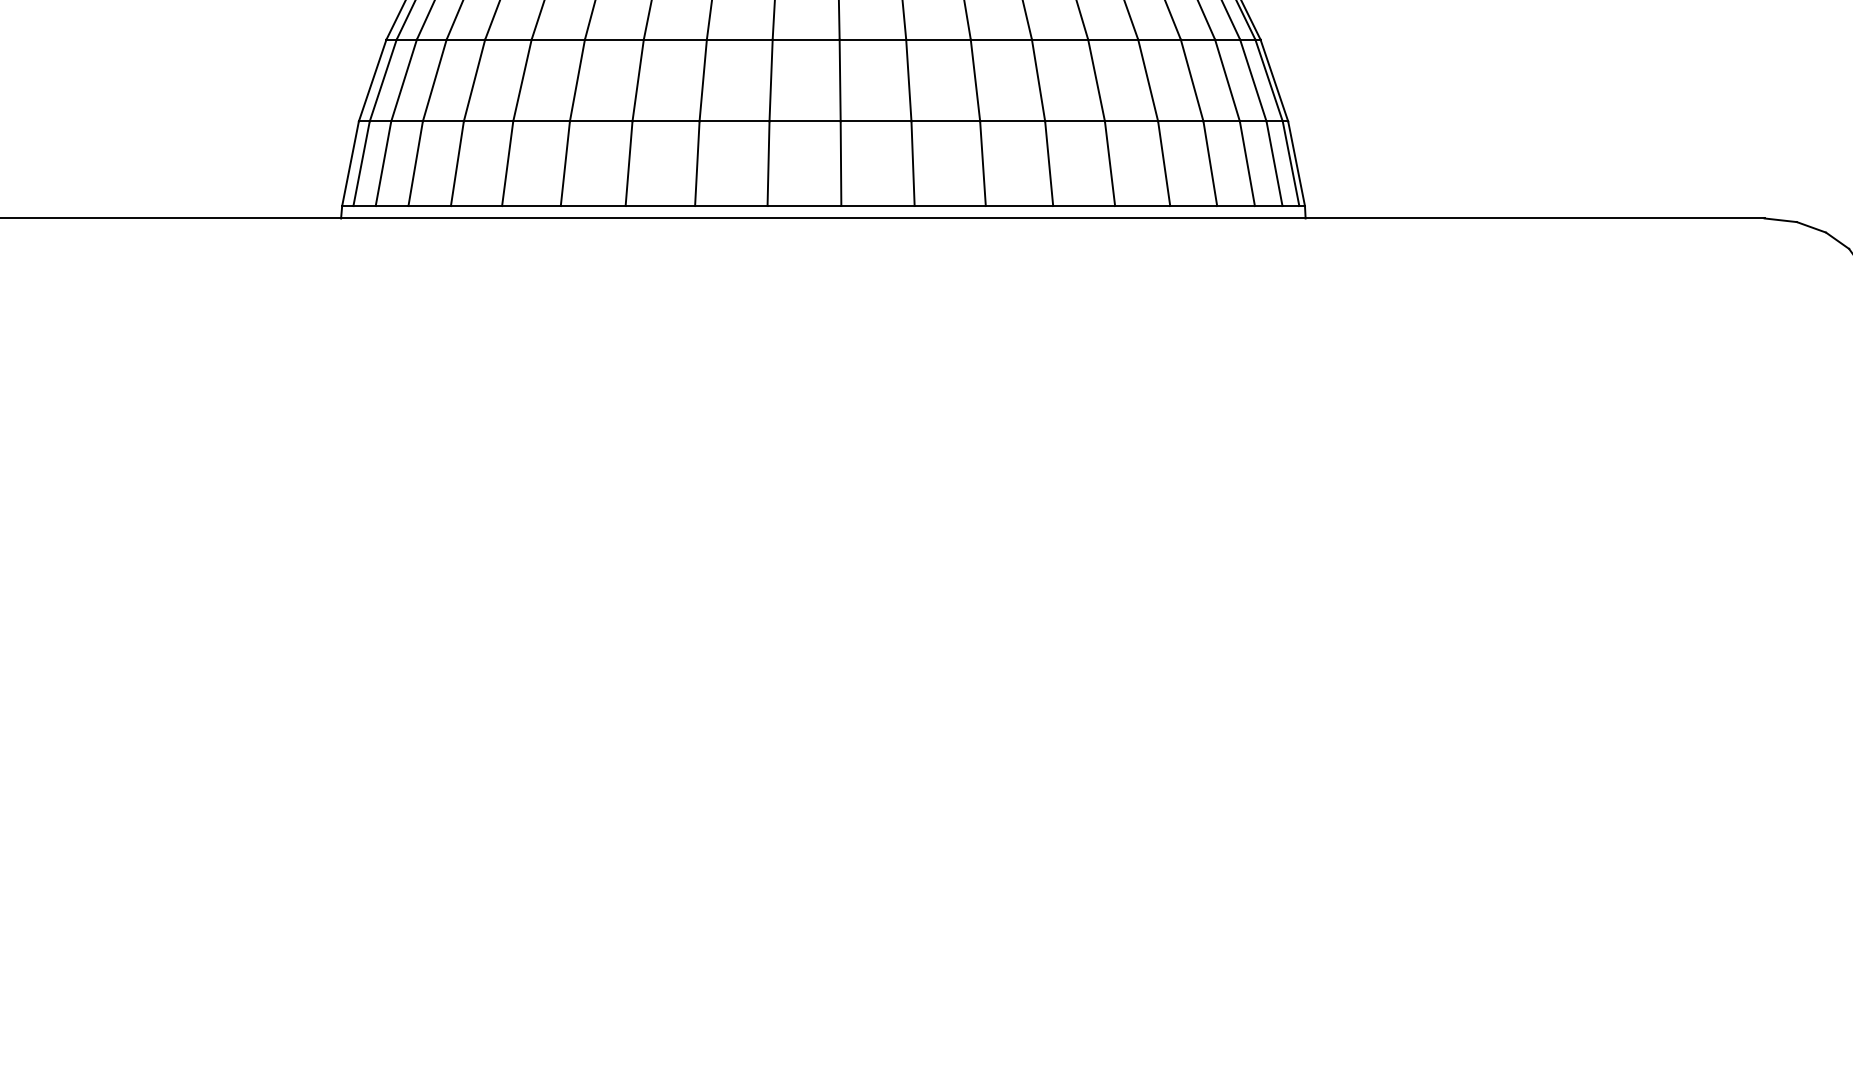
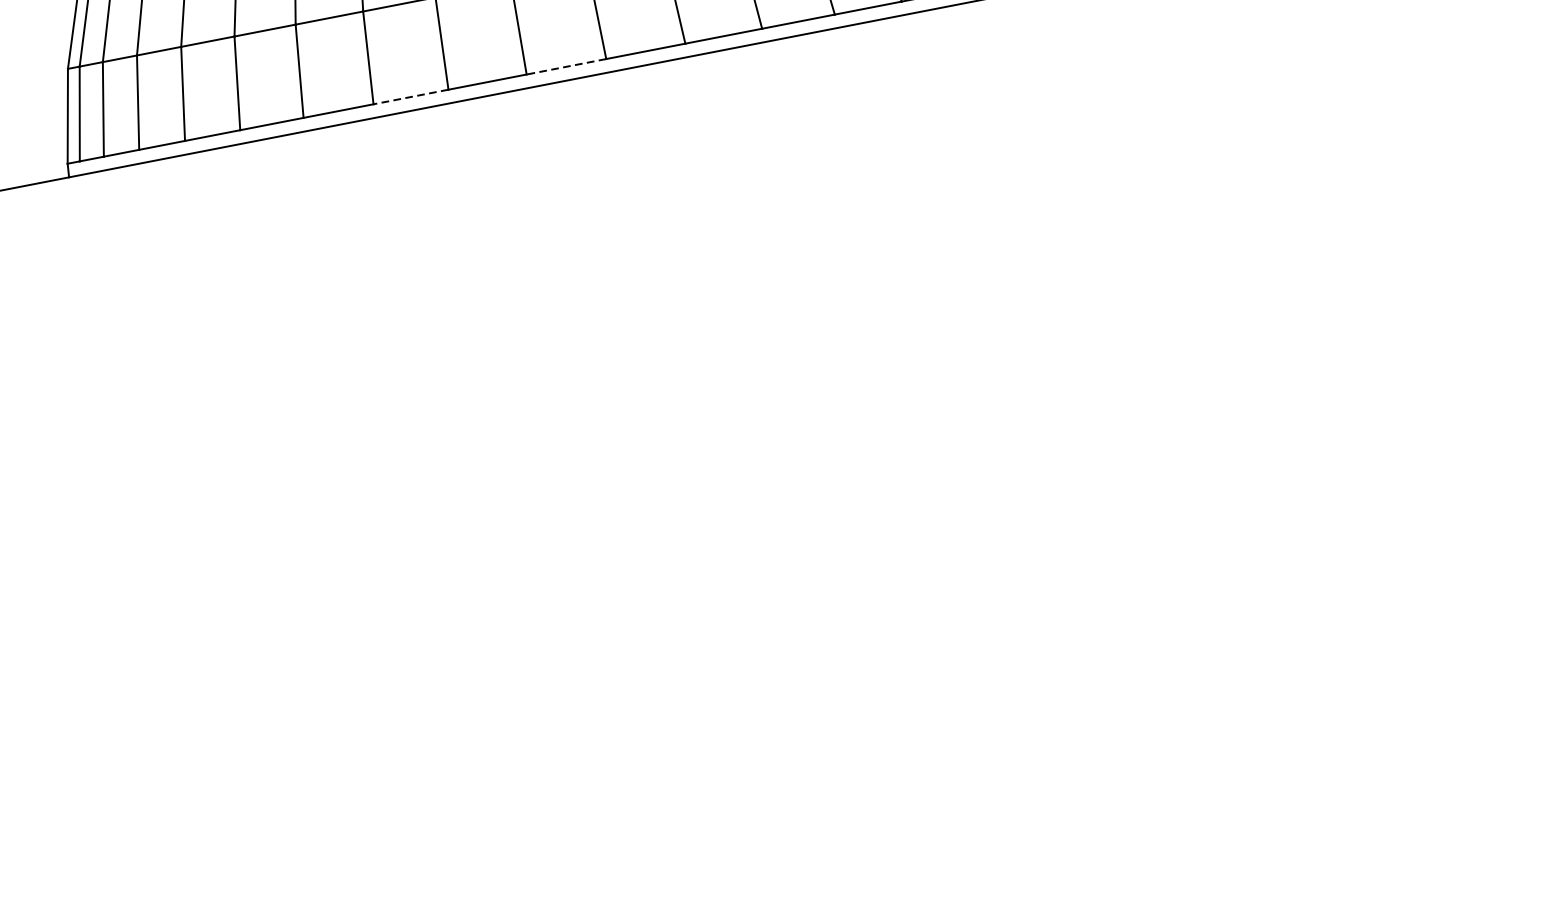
line: (660, 206) -> (411, 97), solid -> dashed
line: (804, 206) -> (566, 67), solid -> dashed

